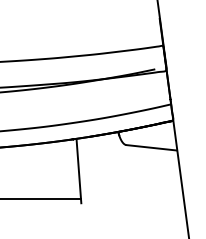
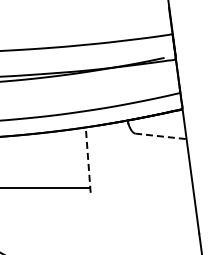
line: (151, 147) -> (160, 136), solid -> dashed
line: (79, 171) -> (88, 160), solid -> dashed

